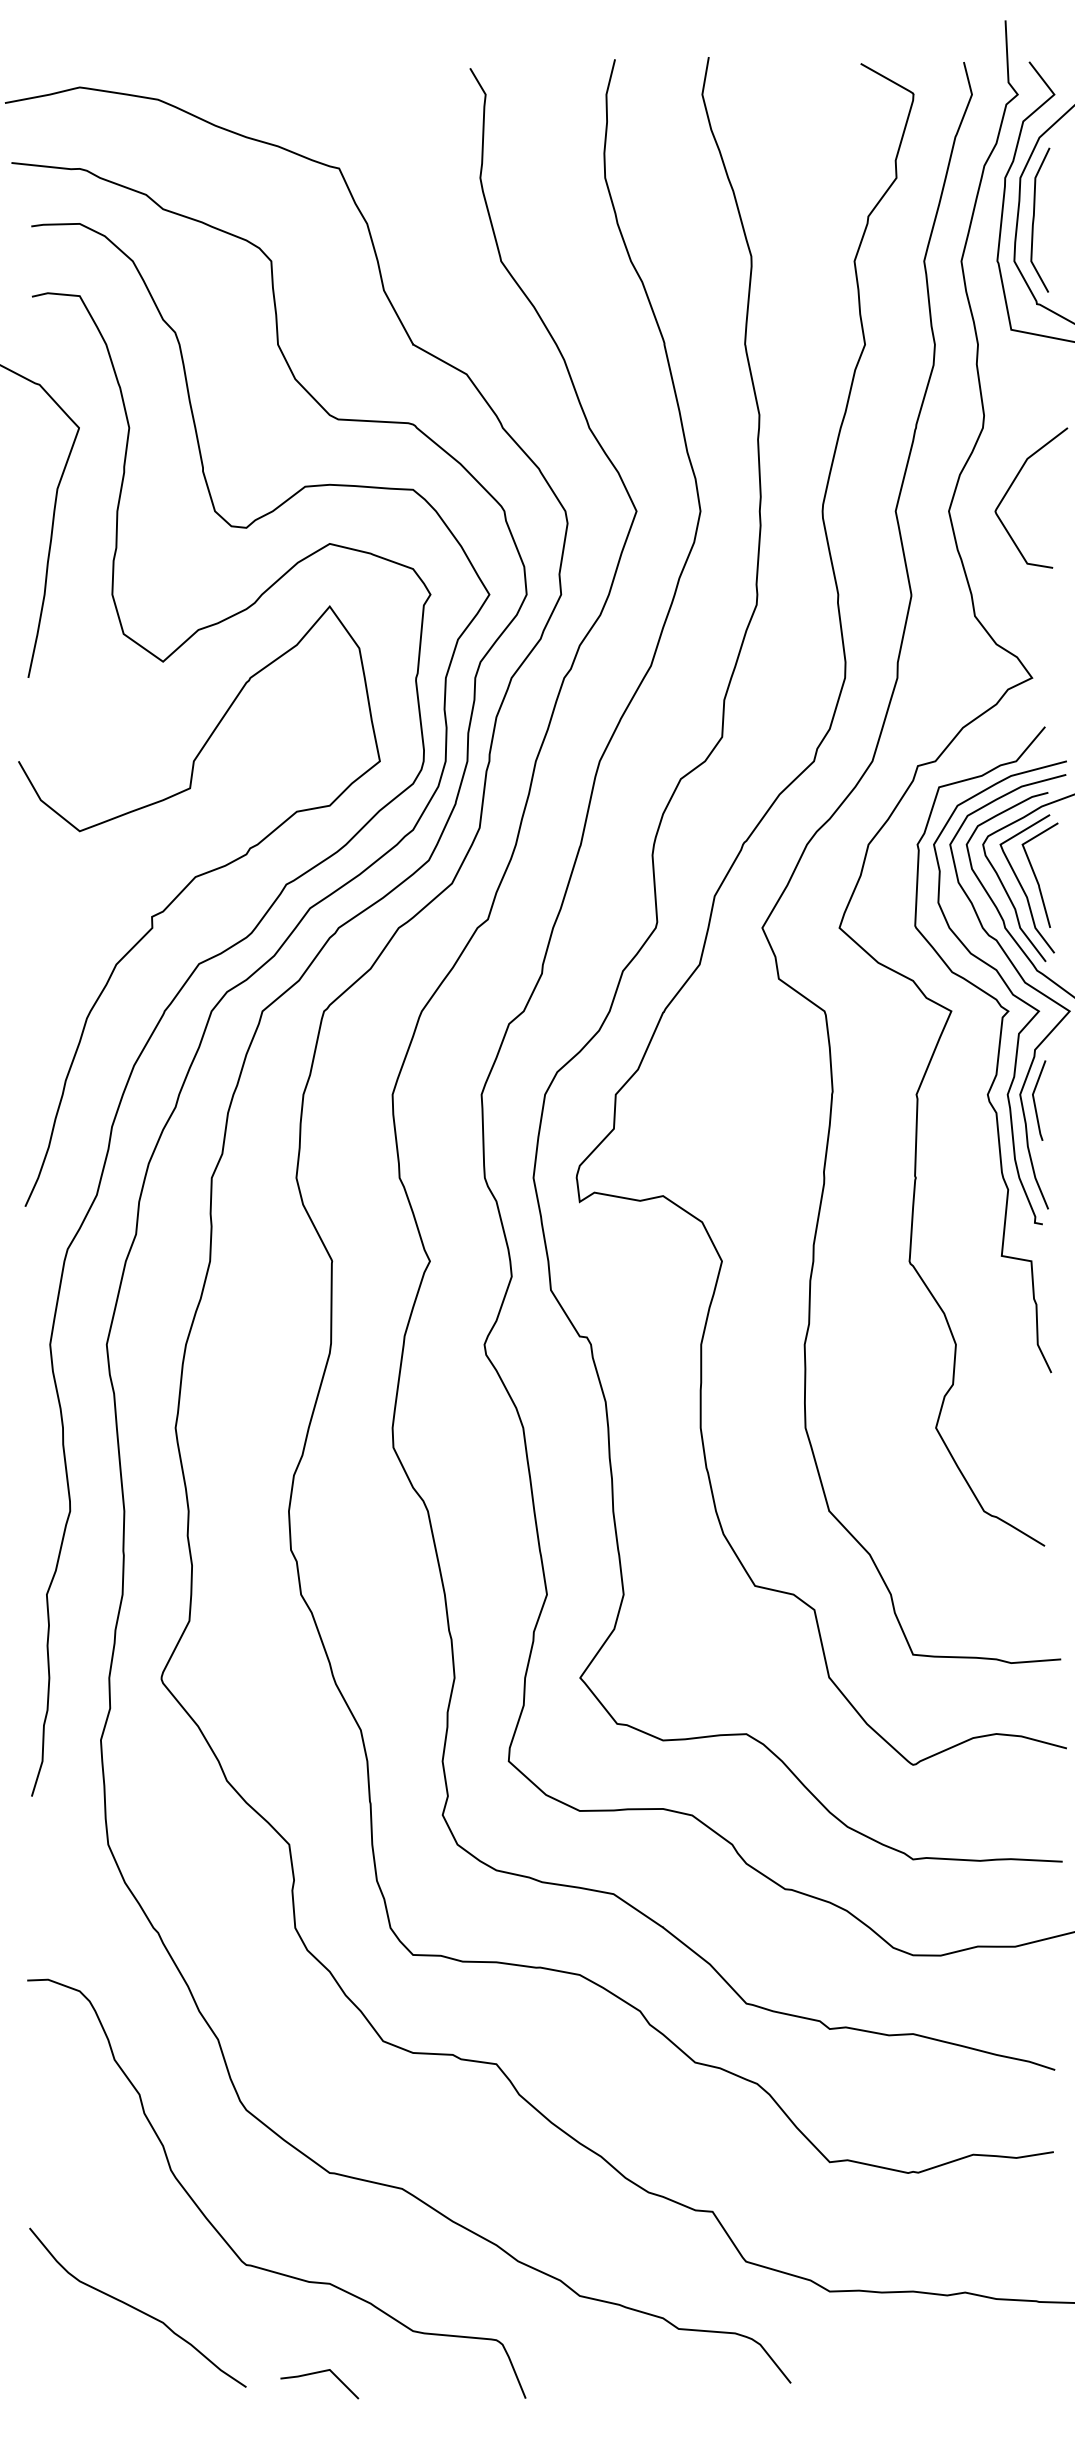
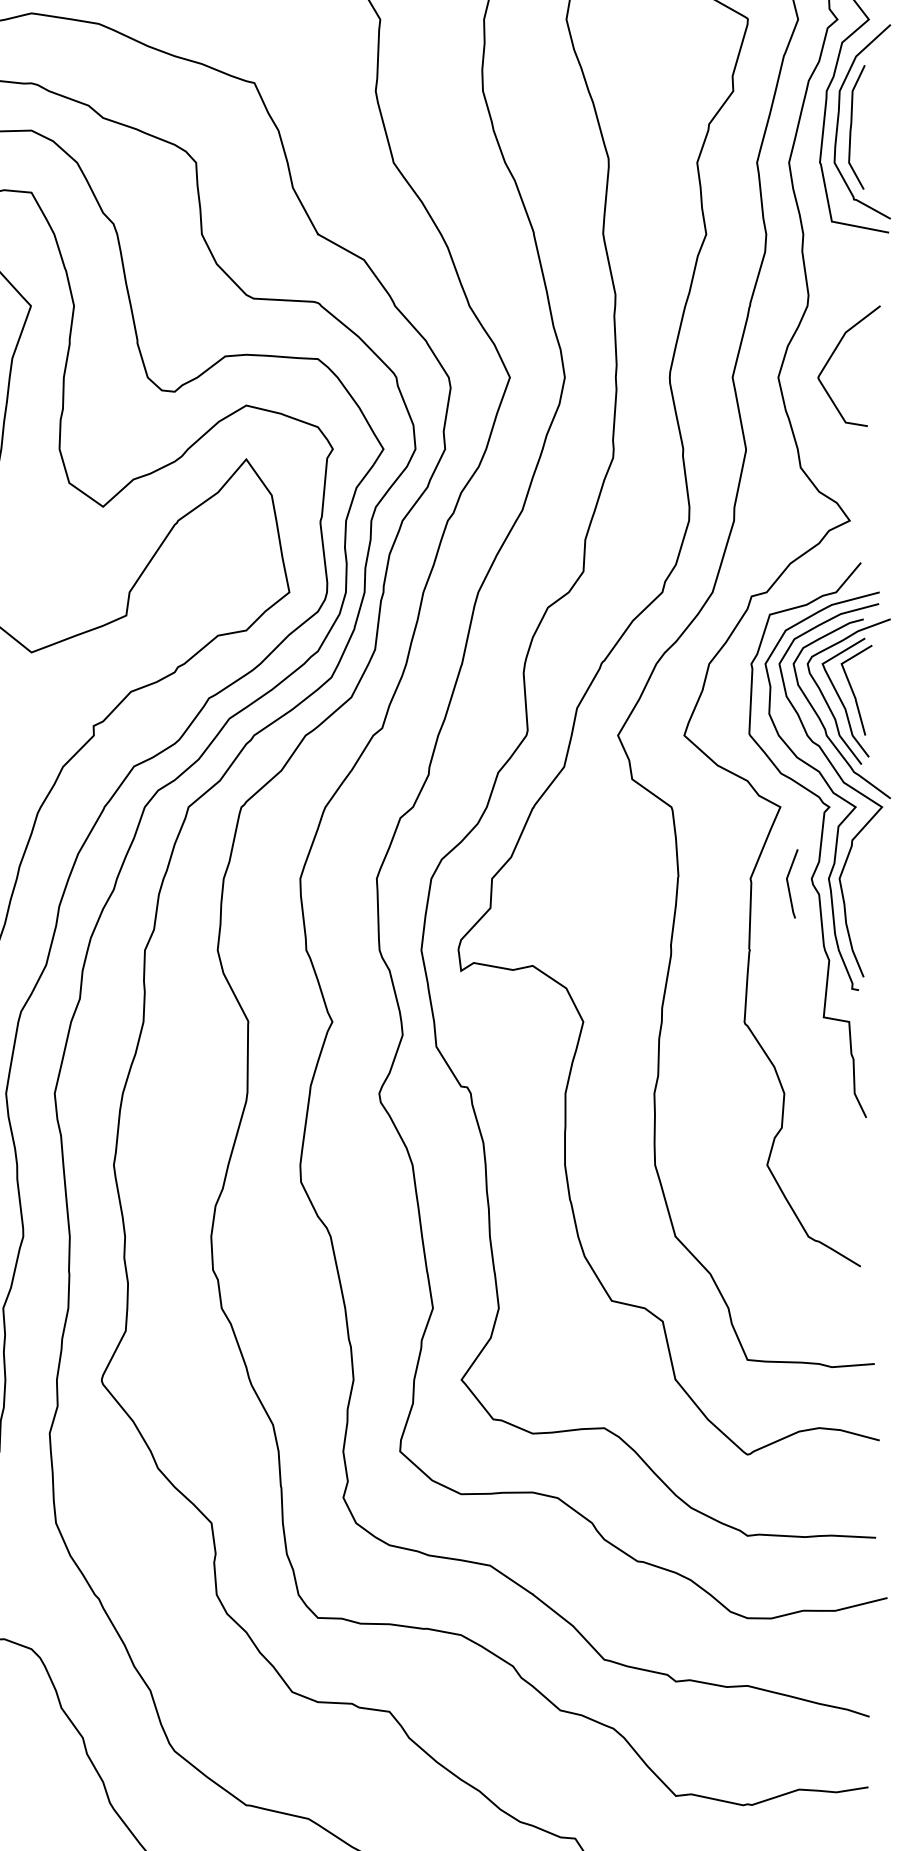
line: (1035, 1101) -> (789, 884), moved

